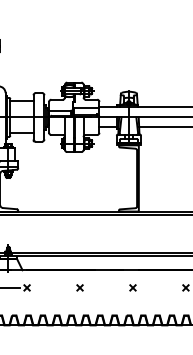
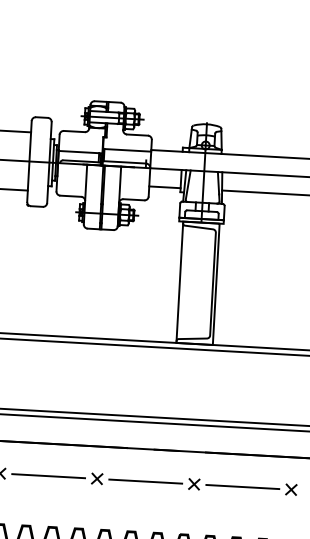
line: (119, 178) -> (180, 282), added
line: (53, 287) -> (48, 475), added
line: (106, 287) -> (145, 480), added
line: (159, 287) -> (242, 486), added

